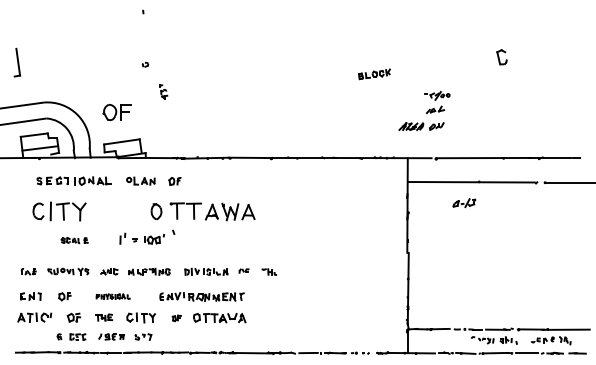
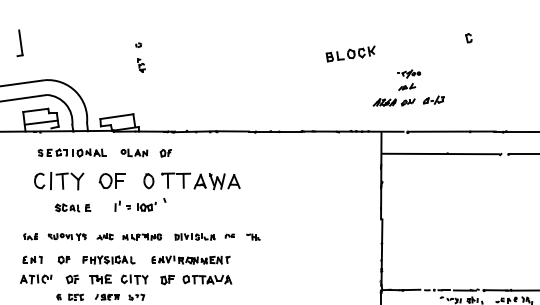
part: (502, 56) -> (469, 37), size x0.62
part: (374, 74) -> (350, 54), size x1.67
part: (163, 91) -> (141, 65), moved
part: (116, 111) -> (111, 180), moved
part: (464, 203) -> (433, 100), moved
part: (74, 240) -> (72, 207), size x1.43
part: (112, 296) -> (108, 259), size x1.67
part: (104, 317) -> (100, 279), size x1.43
part: (176, 318) -> (167, 280), size x1.67

